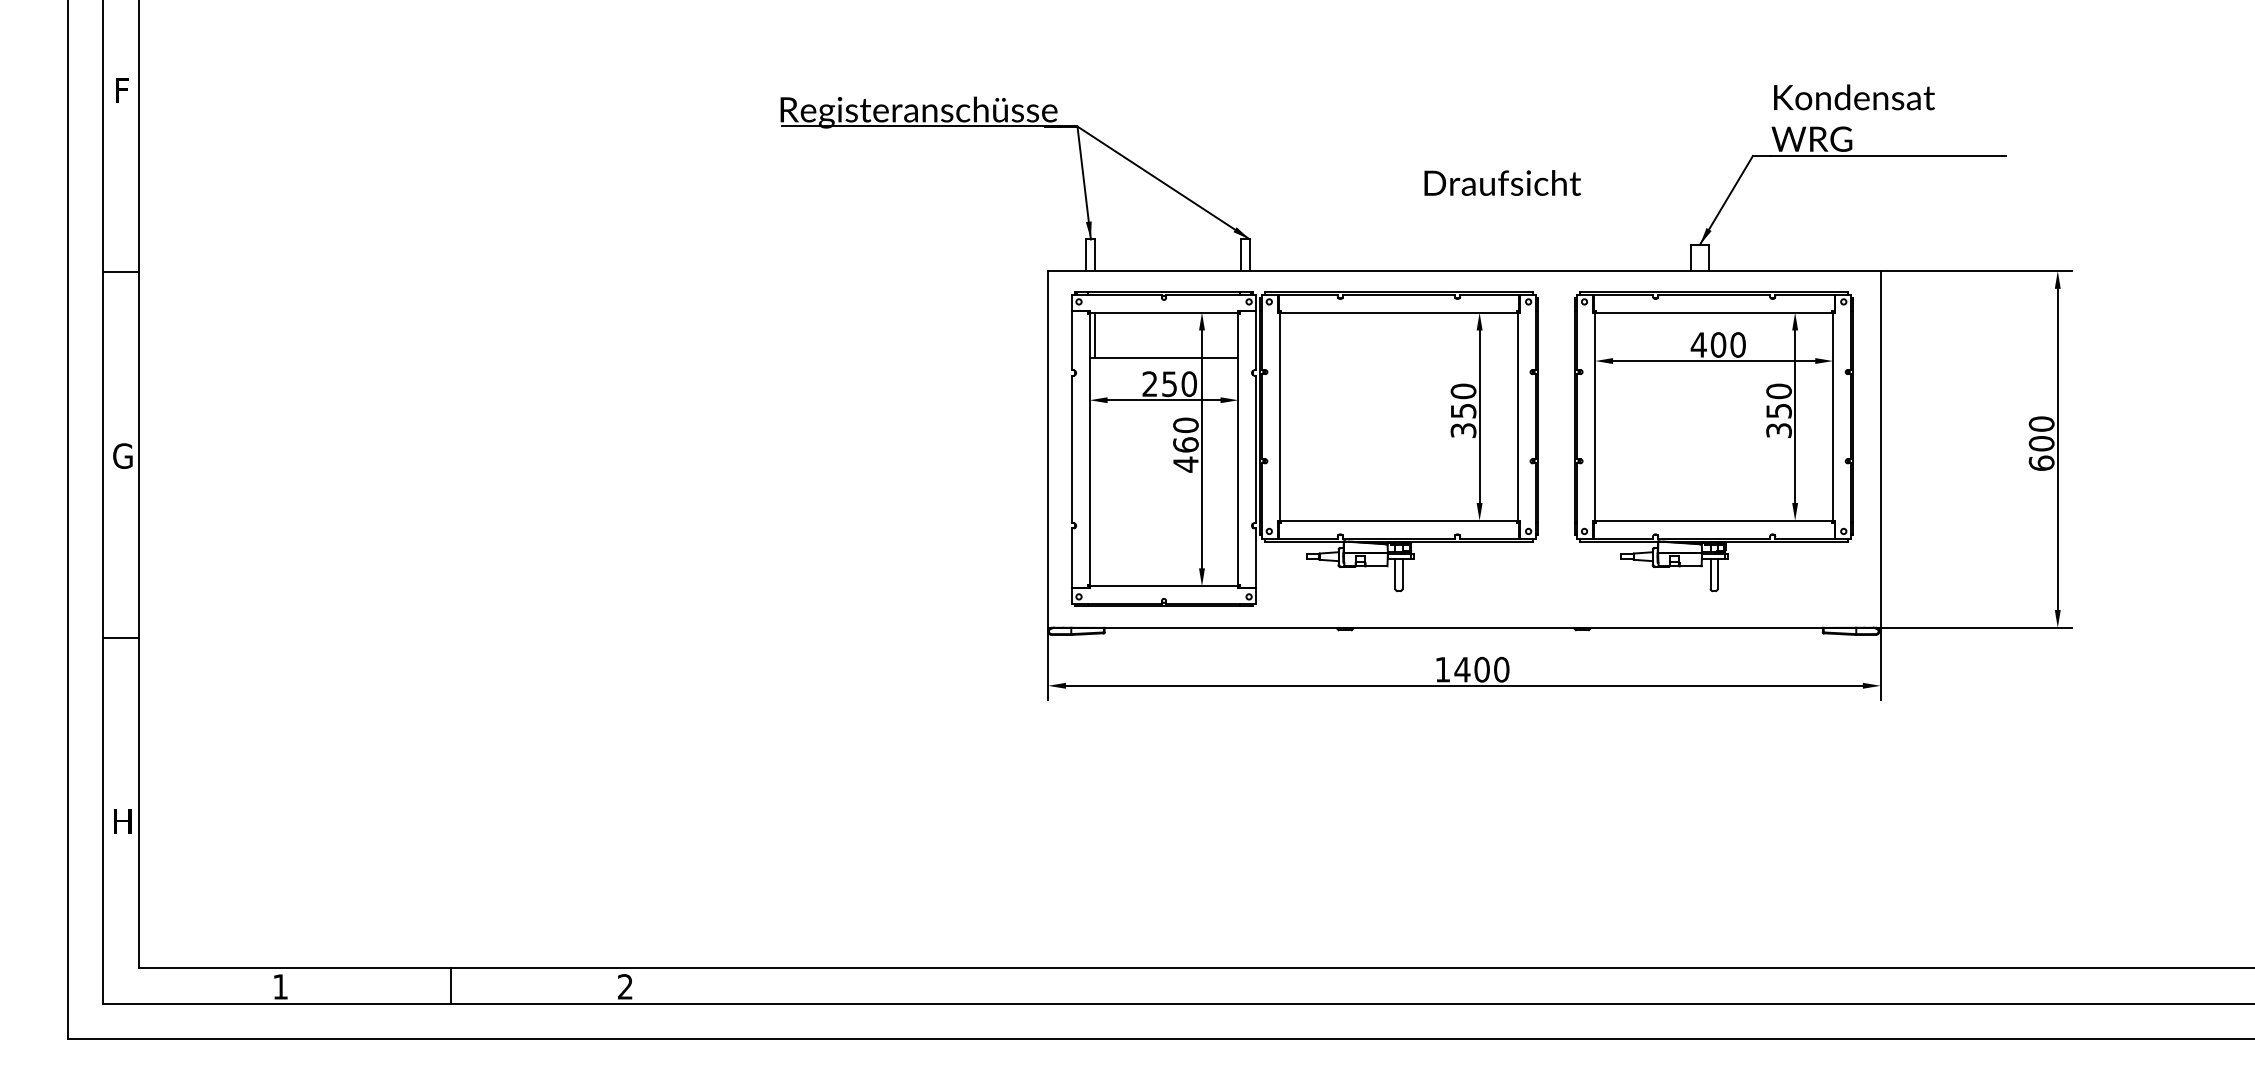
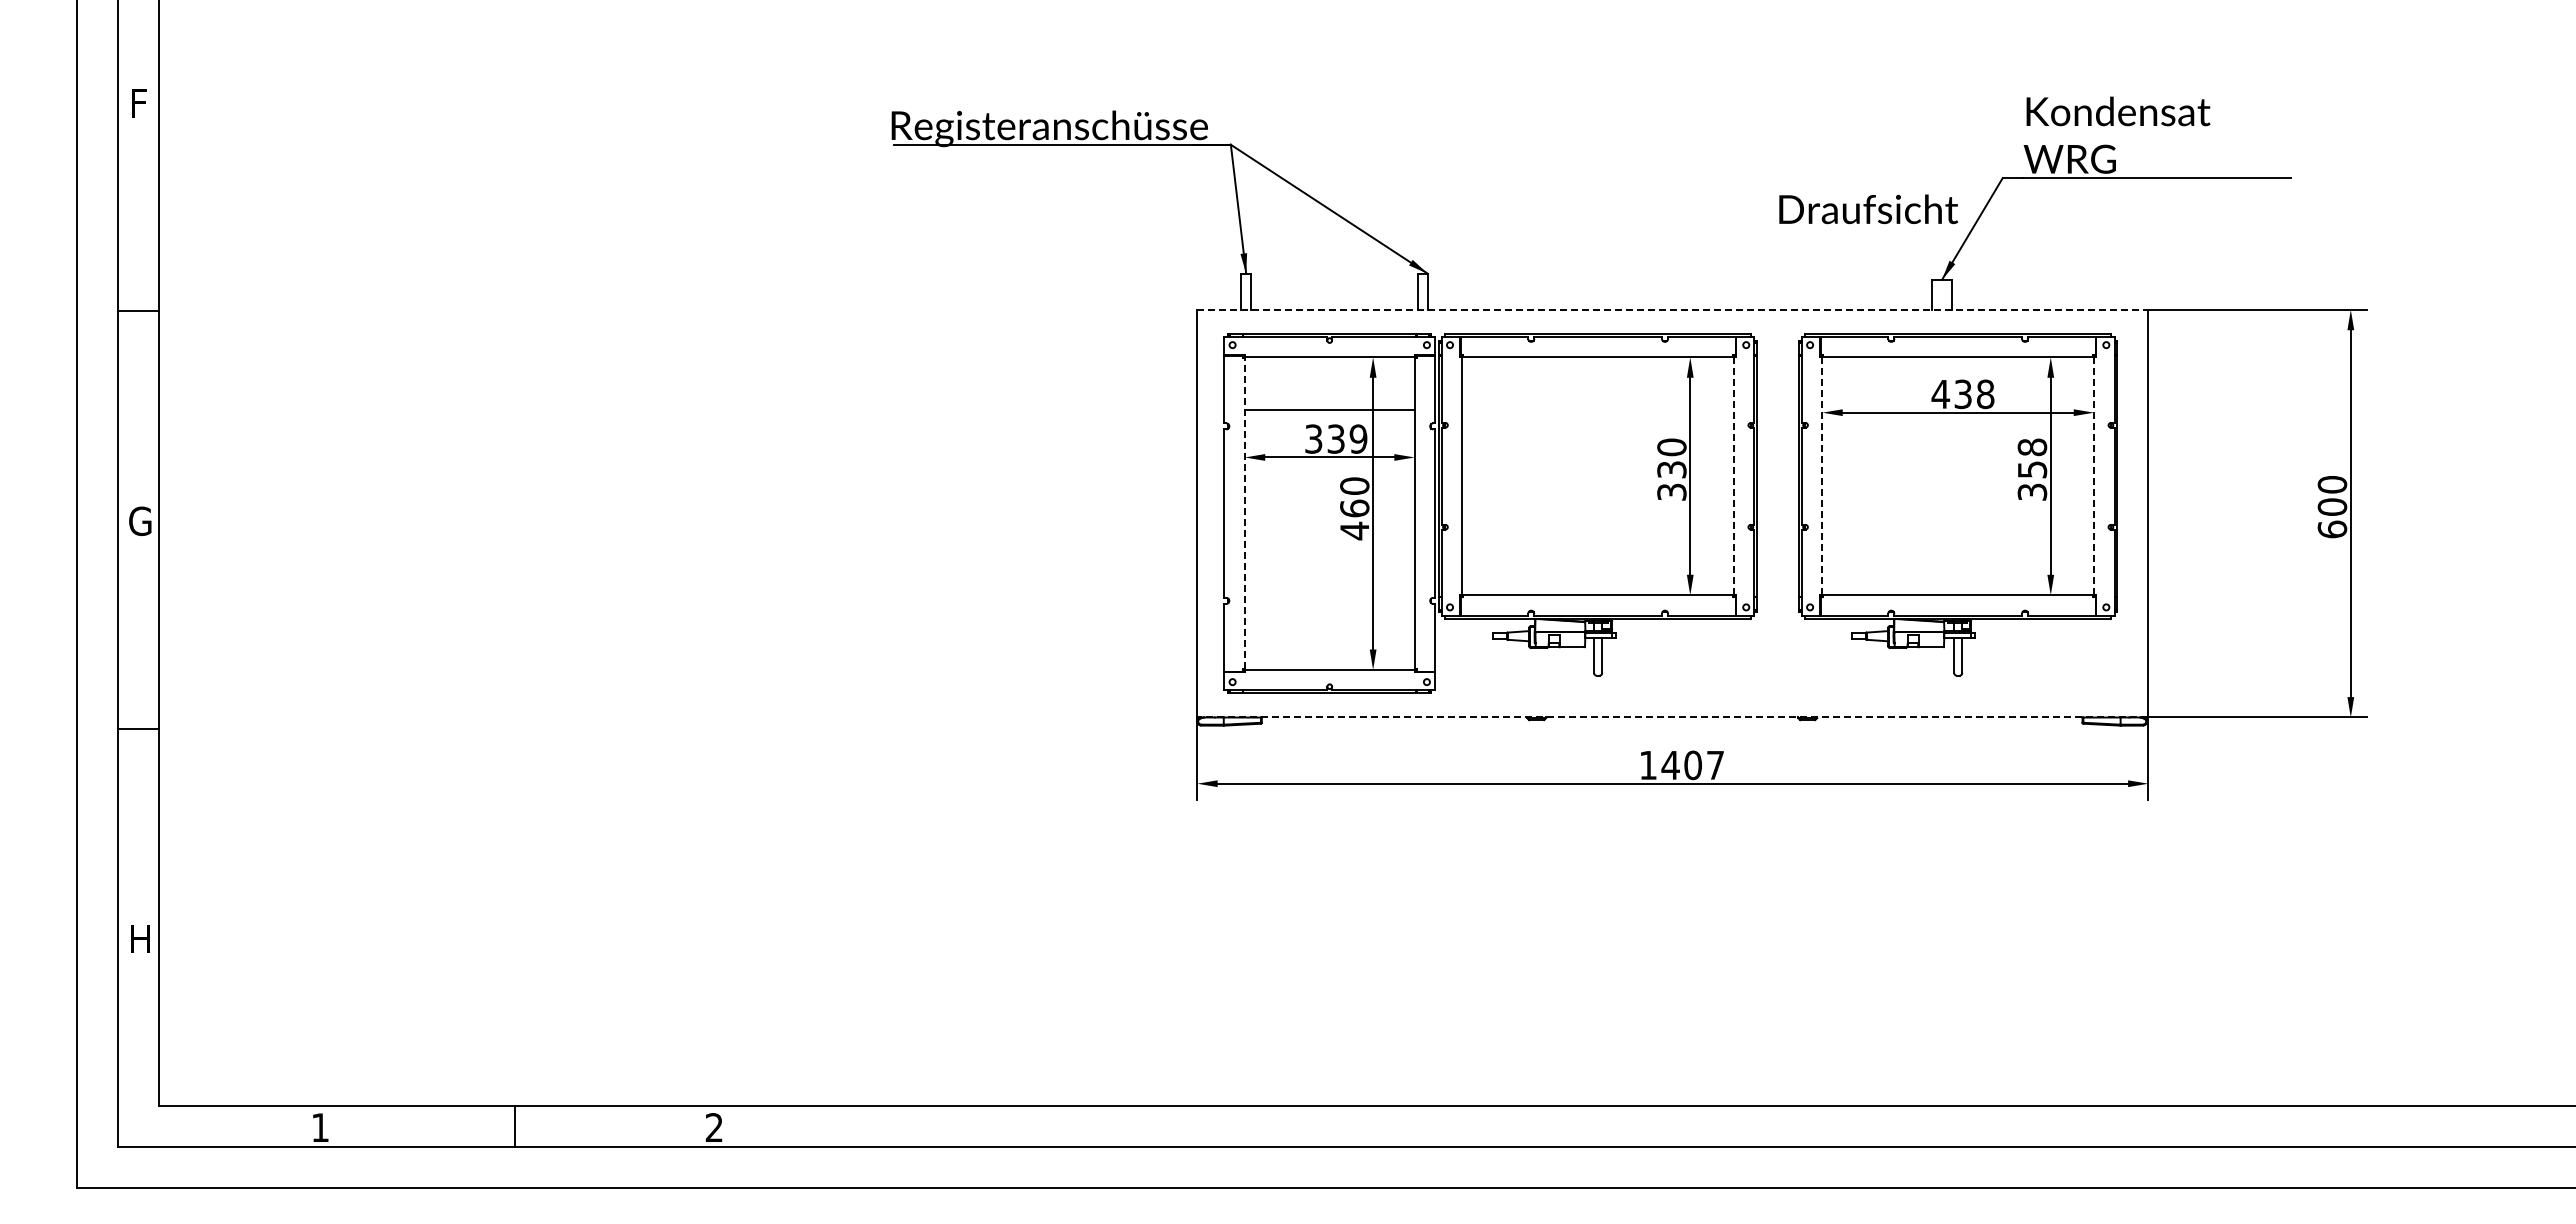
text: (1502, 183) -> (1868, 209), moved
line: (1464, 270) -> (1672, 309), solid -> dashed
line: (1095, 335) -> (1251, 383), removed
text: (1728, 345) -> (1974, 394), 400 -> 438
text: (1169, 383) -> (1336, 438), 250 -> 339
text: (1779, 391) -> (2032, 447), 350 -> 358
text: (1463, 410) -> (1671, 469), 350 -> 330
line: (1518, 416) -> (1734, 476), solid -> dashed
line: (1595, 416) -> (1822, 476), solid -> dashed
line: (1833, 416) -> (2094, 476), solid -> dashed
line: (1089, 449) -> (1244, 513), solid -> dashed
line: (1464, 627) -> (1672, 717), solid -> dashed
text: (1501, 669) -> (1715, 765), 1400 -> 1407

